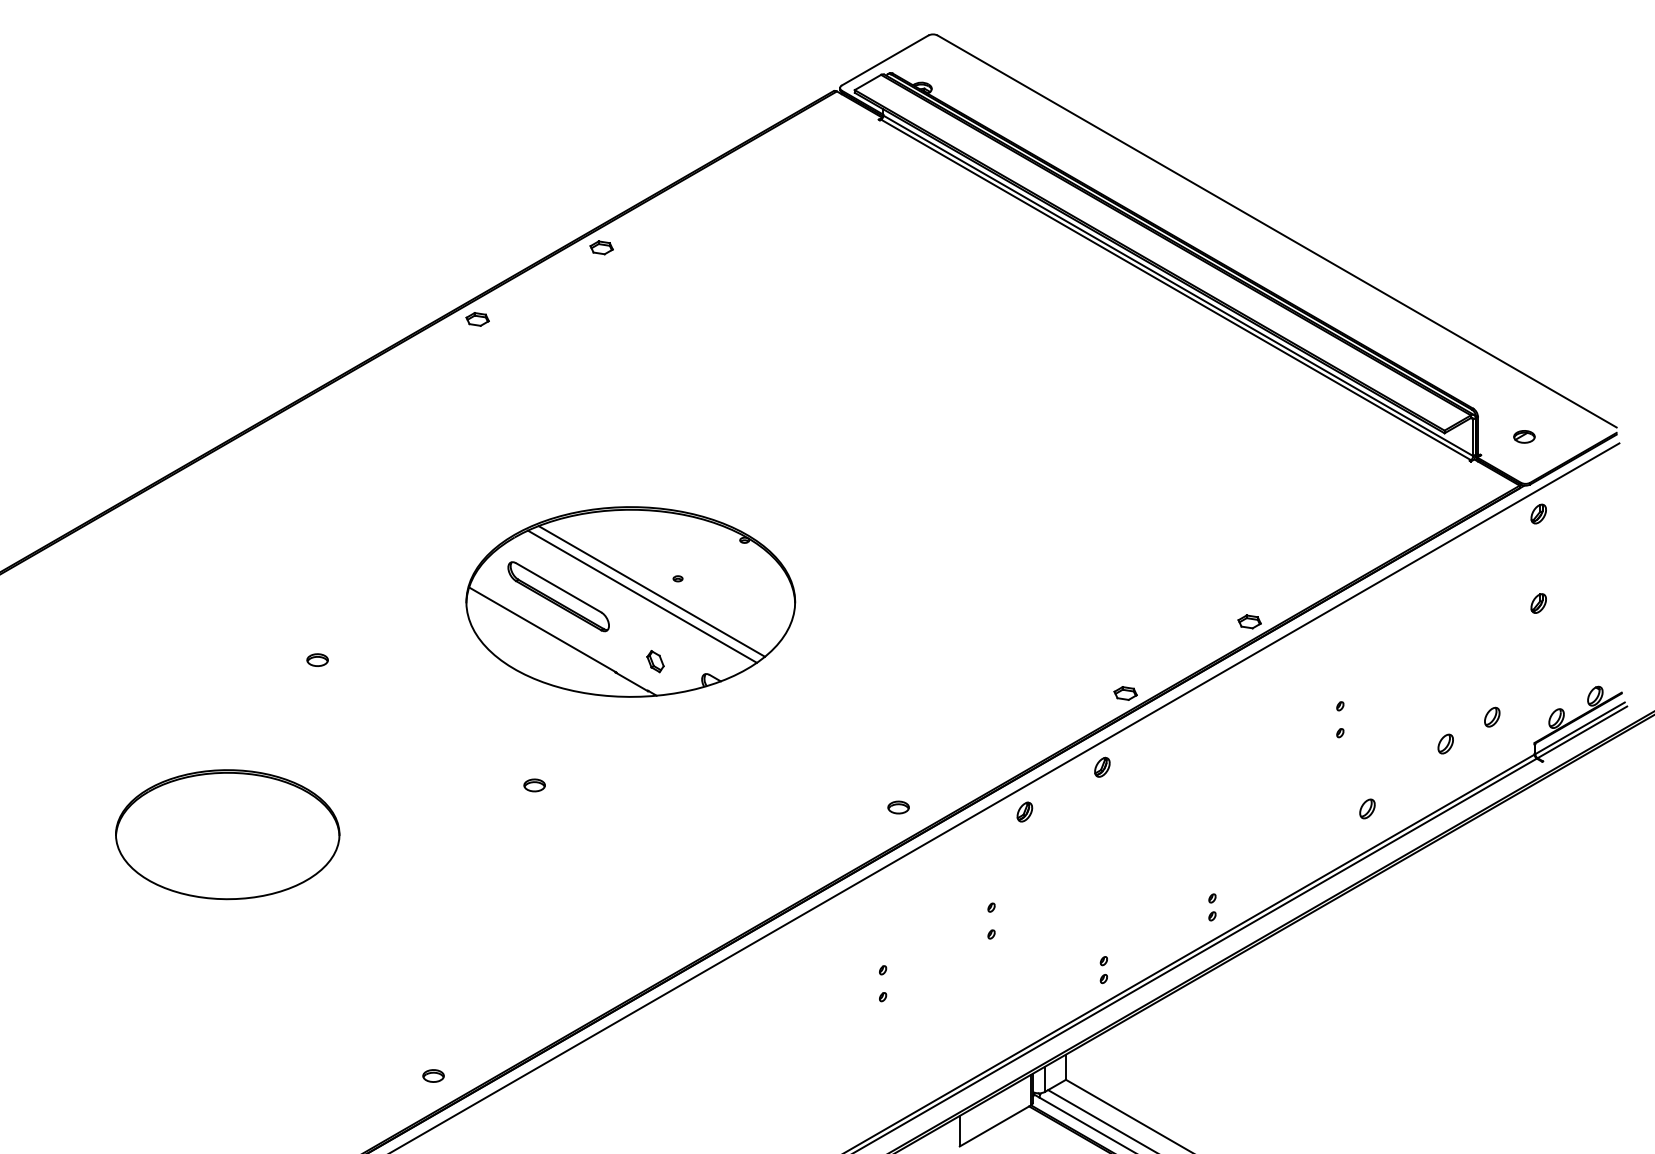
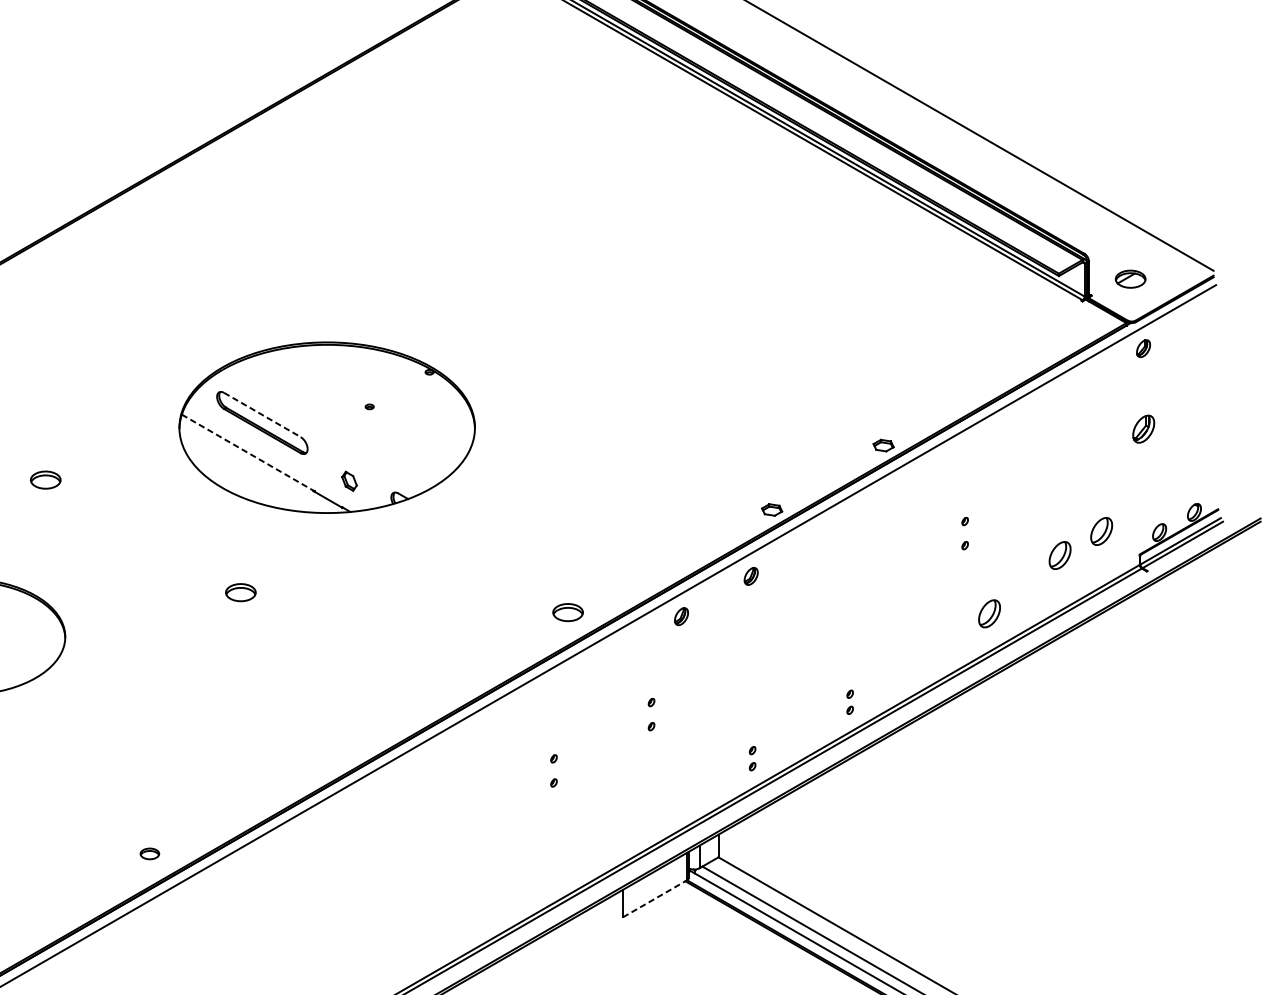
part: (601, 247) -> (300, 109), removed
part: (477, 319) -> (189, 173), removed
part: (1524, 436) -> (1130, 278), size x1.6
line: (559, 588) -> (263, 415), solid -> dashed
line: (651, 591) -> (345, 418), removed
line: (641, 596) -> (336, 422), removed
part: (1538, 603) -> (1143, 429), size x1.6
line: (543, 630) -> (248, 453), solid -> dashed
part: (317, 659) -> (45, 479), size x1.6
part: (1492, 716) -> (1101, 530), size x1.6
part: (1445, 743) -> (1059, 554), size x1.6
part: (534, 785) -> (240, 592), size x1.6
part: (898, 807) -> (567, 612), size x1.6
part: (1367, 808) -> (989, 613), size x1.6
line: (995, 1125) -> (655, 898), solid -> dashed

